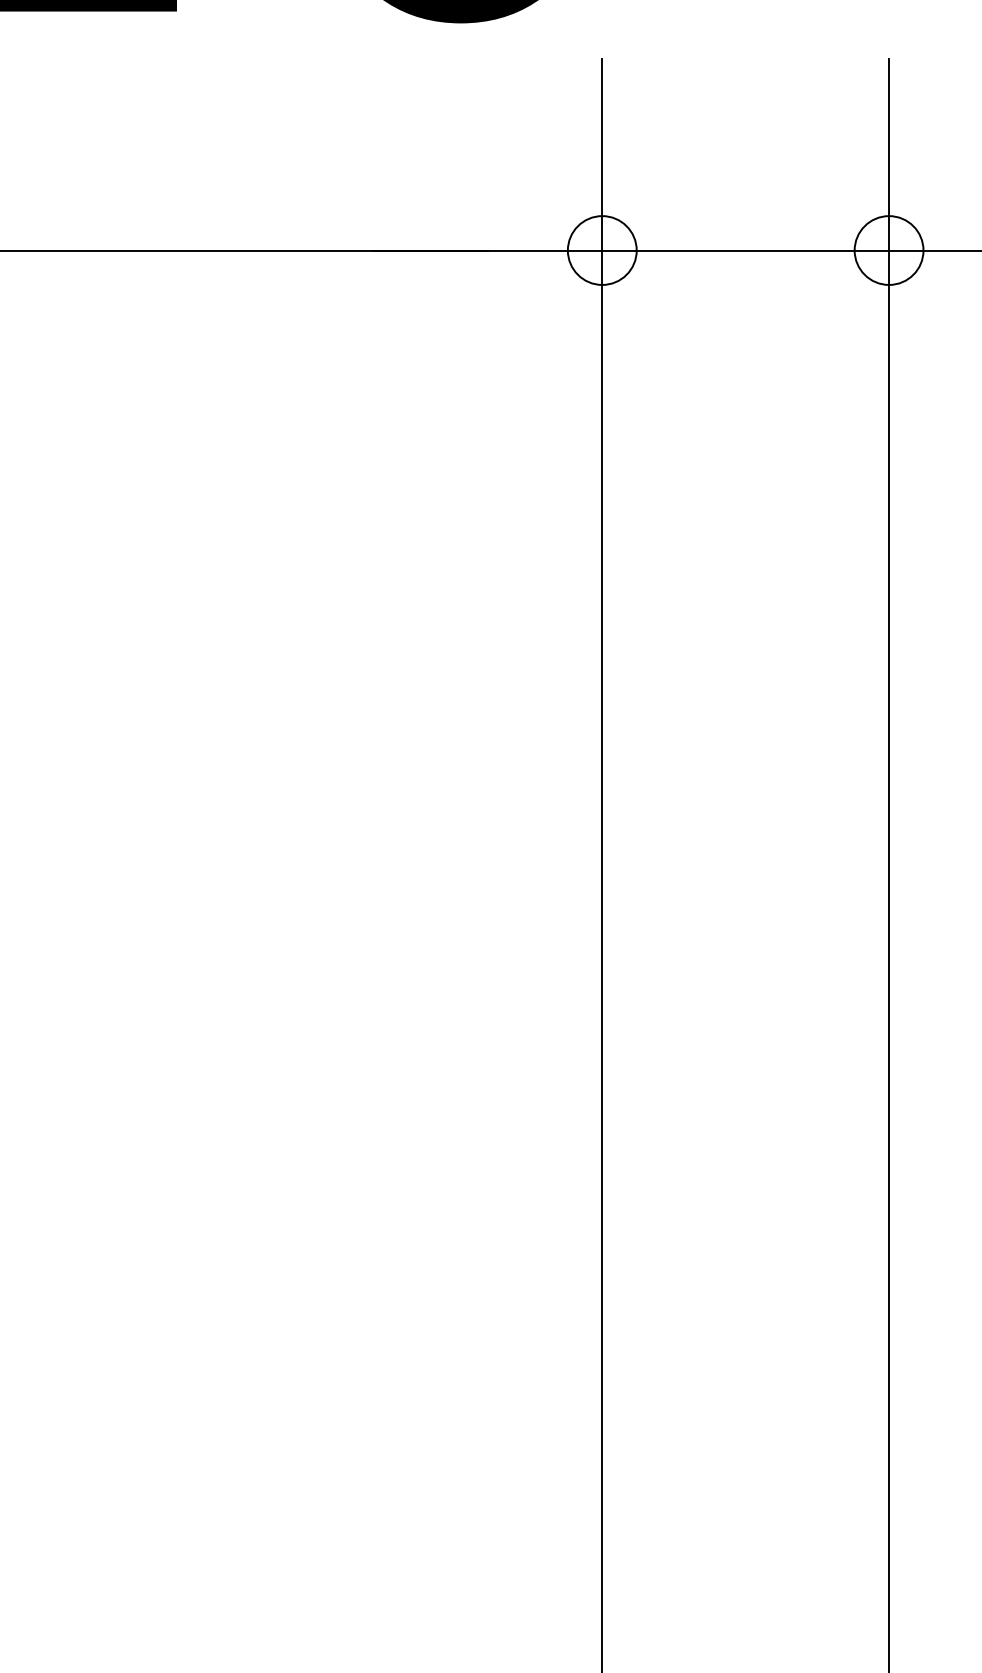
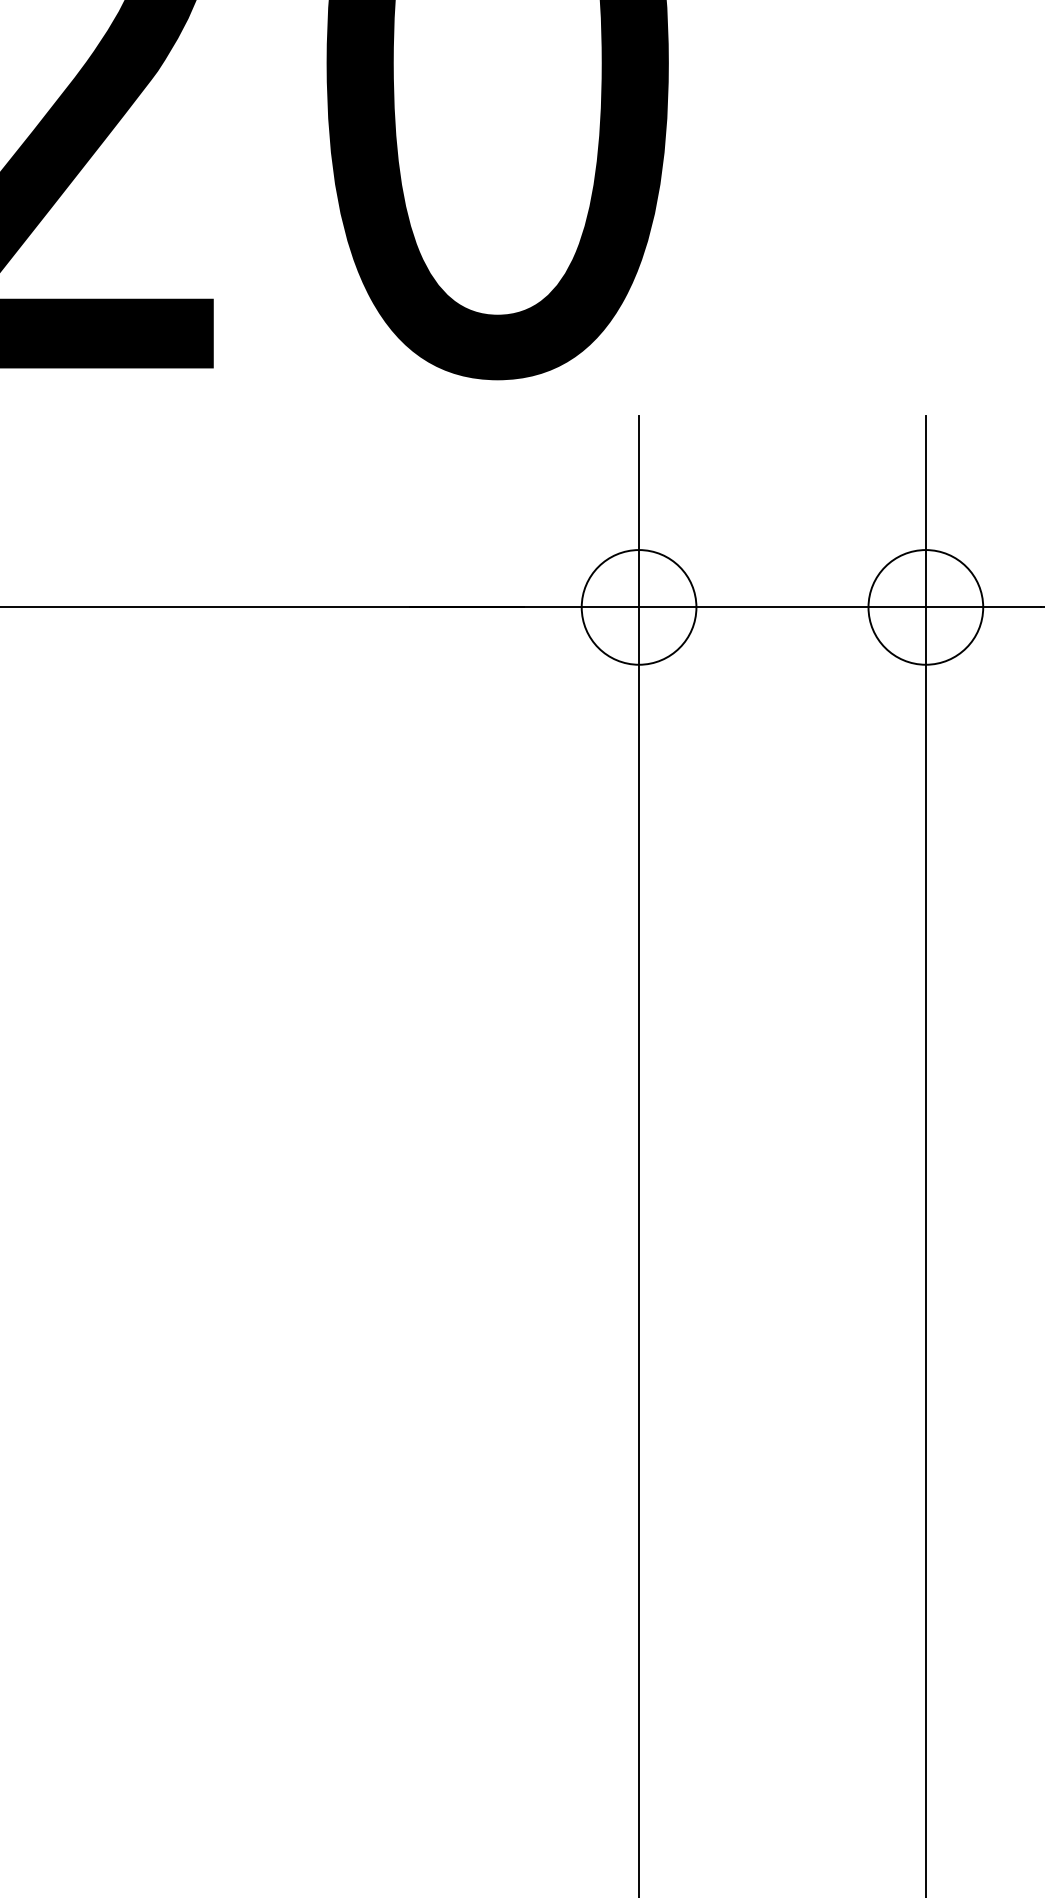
circle: (601, 250) -> (638, 607), size x1.67
circle: (888, 250) -> (925, 607), size x1.67

